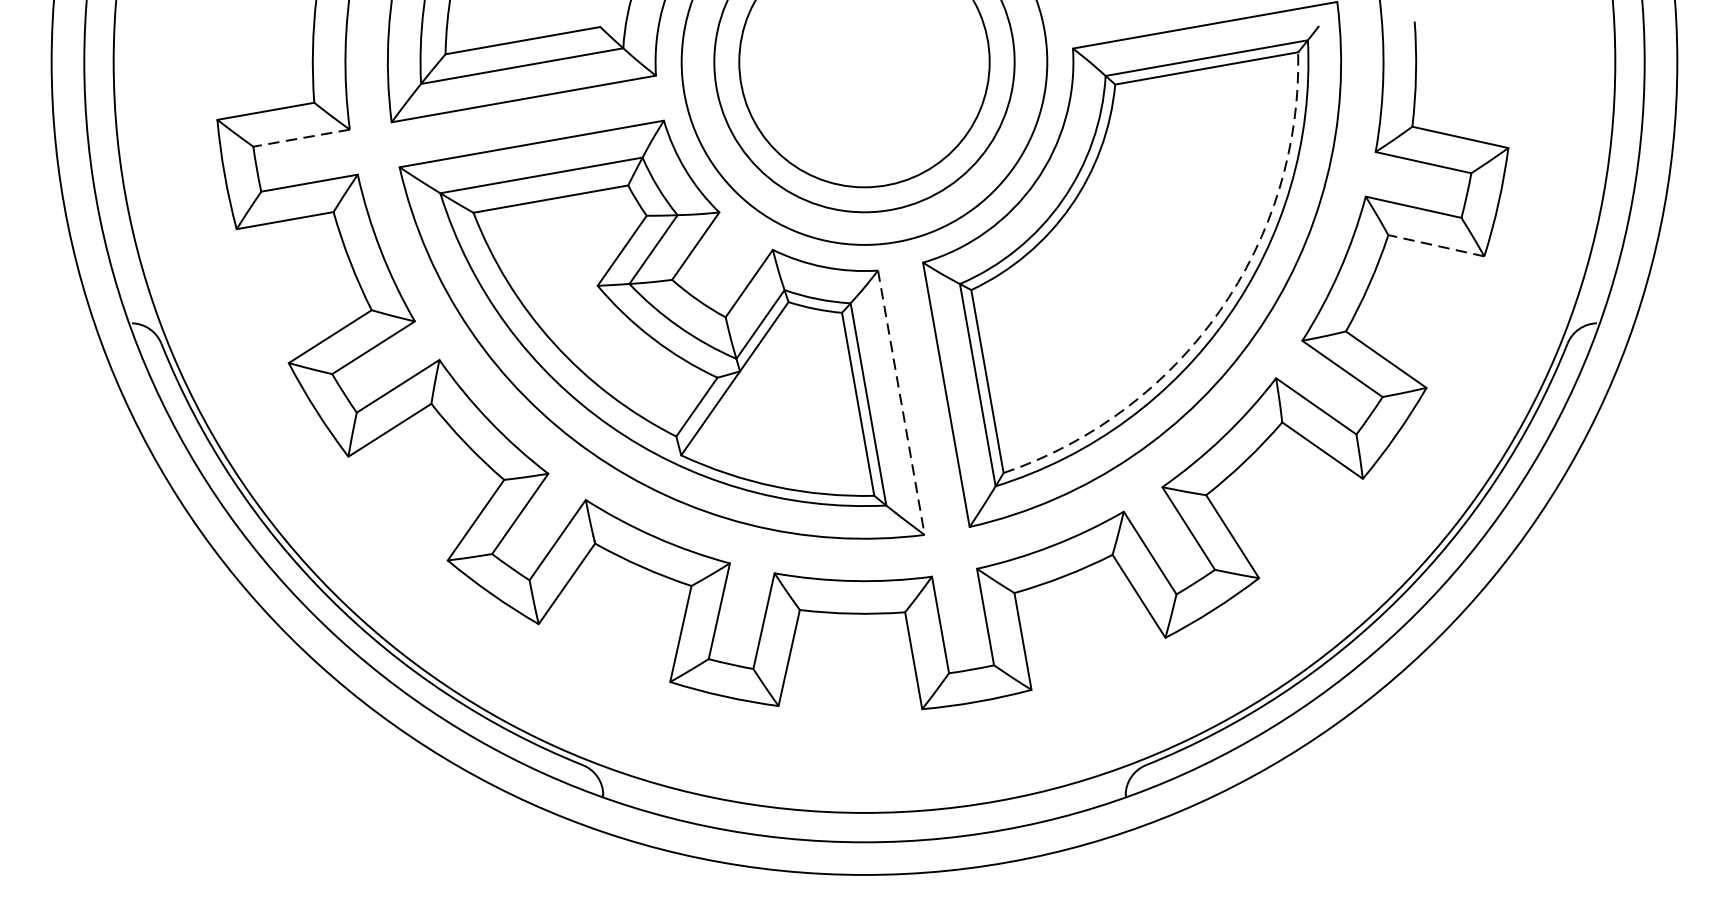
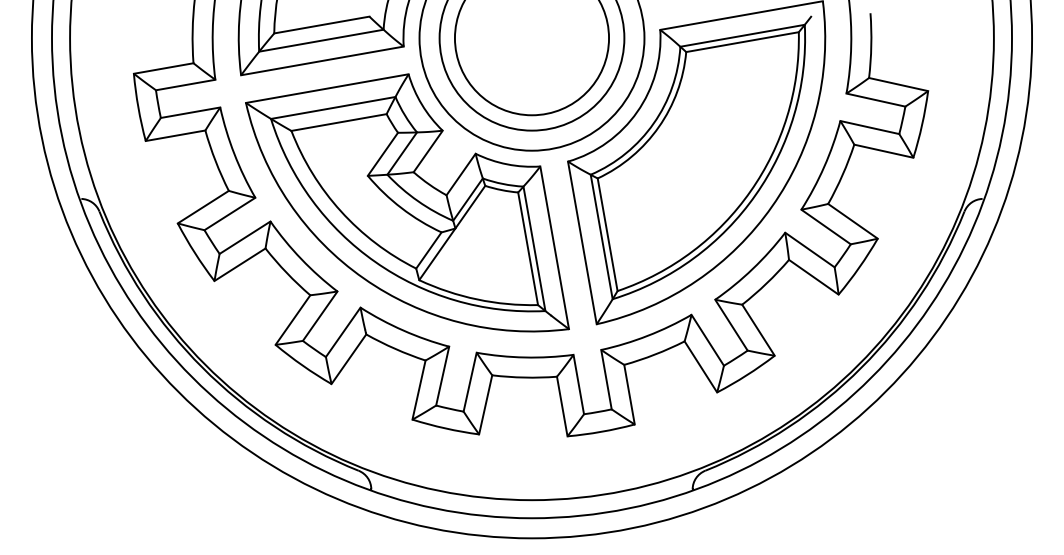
line: (301, 138) -> (185, 85), dashed -> solid
line: (1435, 246) -> (883, 151), dashed -> solid
arc: (1219, 311) -> (750, 191), dashed -> solid
line: (901, 402) -> (554, 247), dashed -> solid

